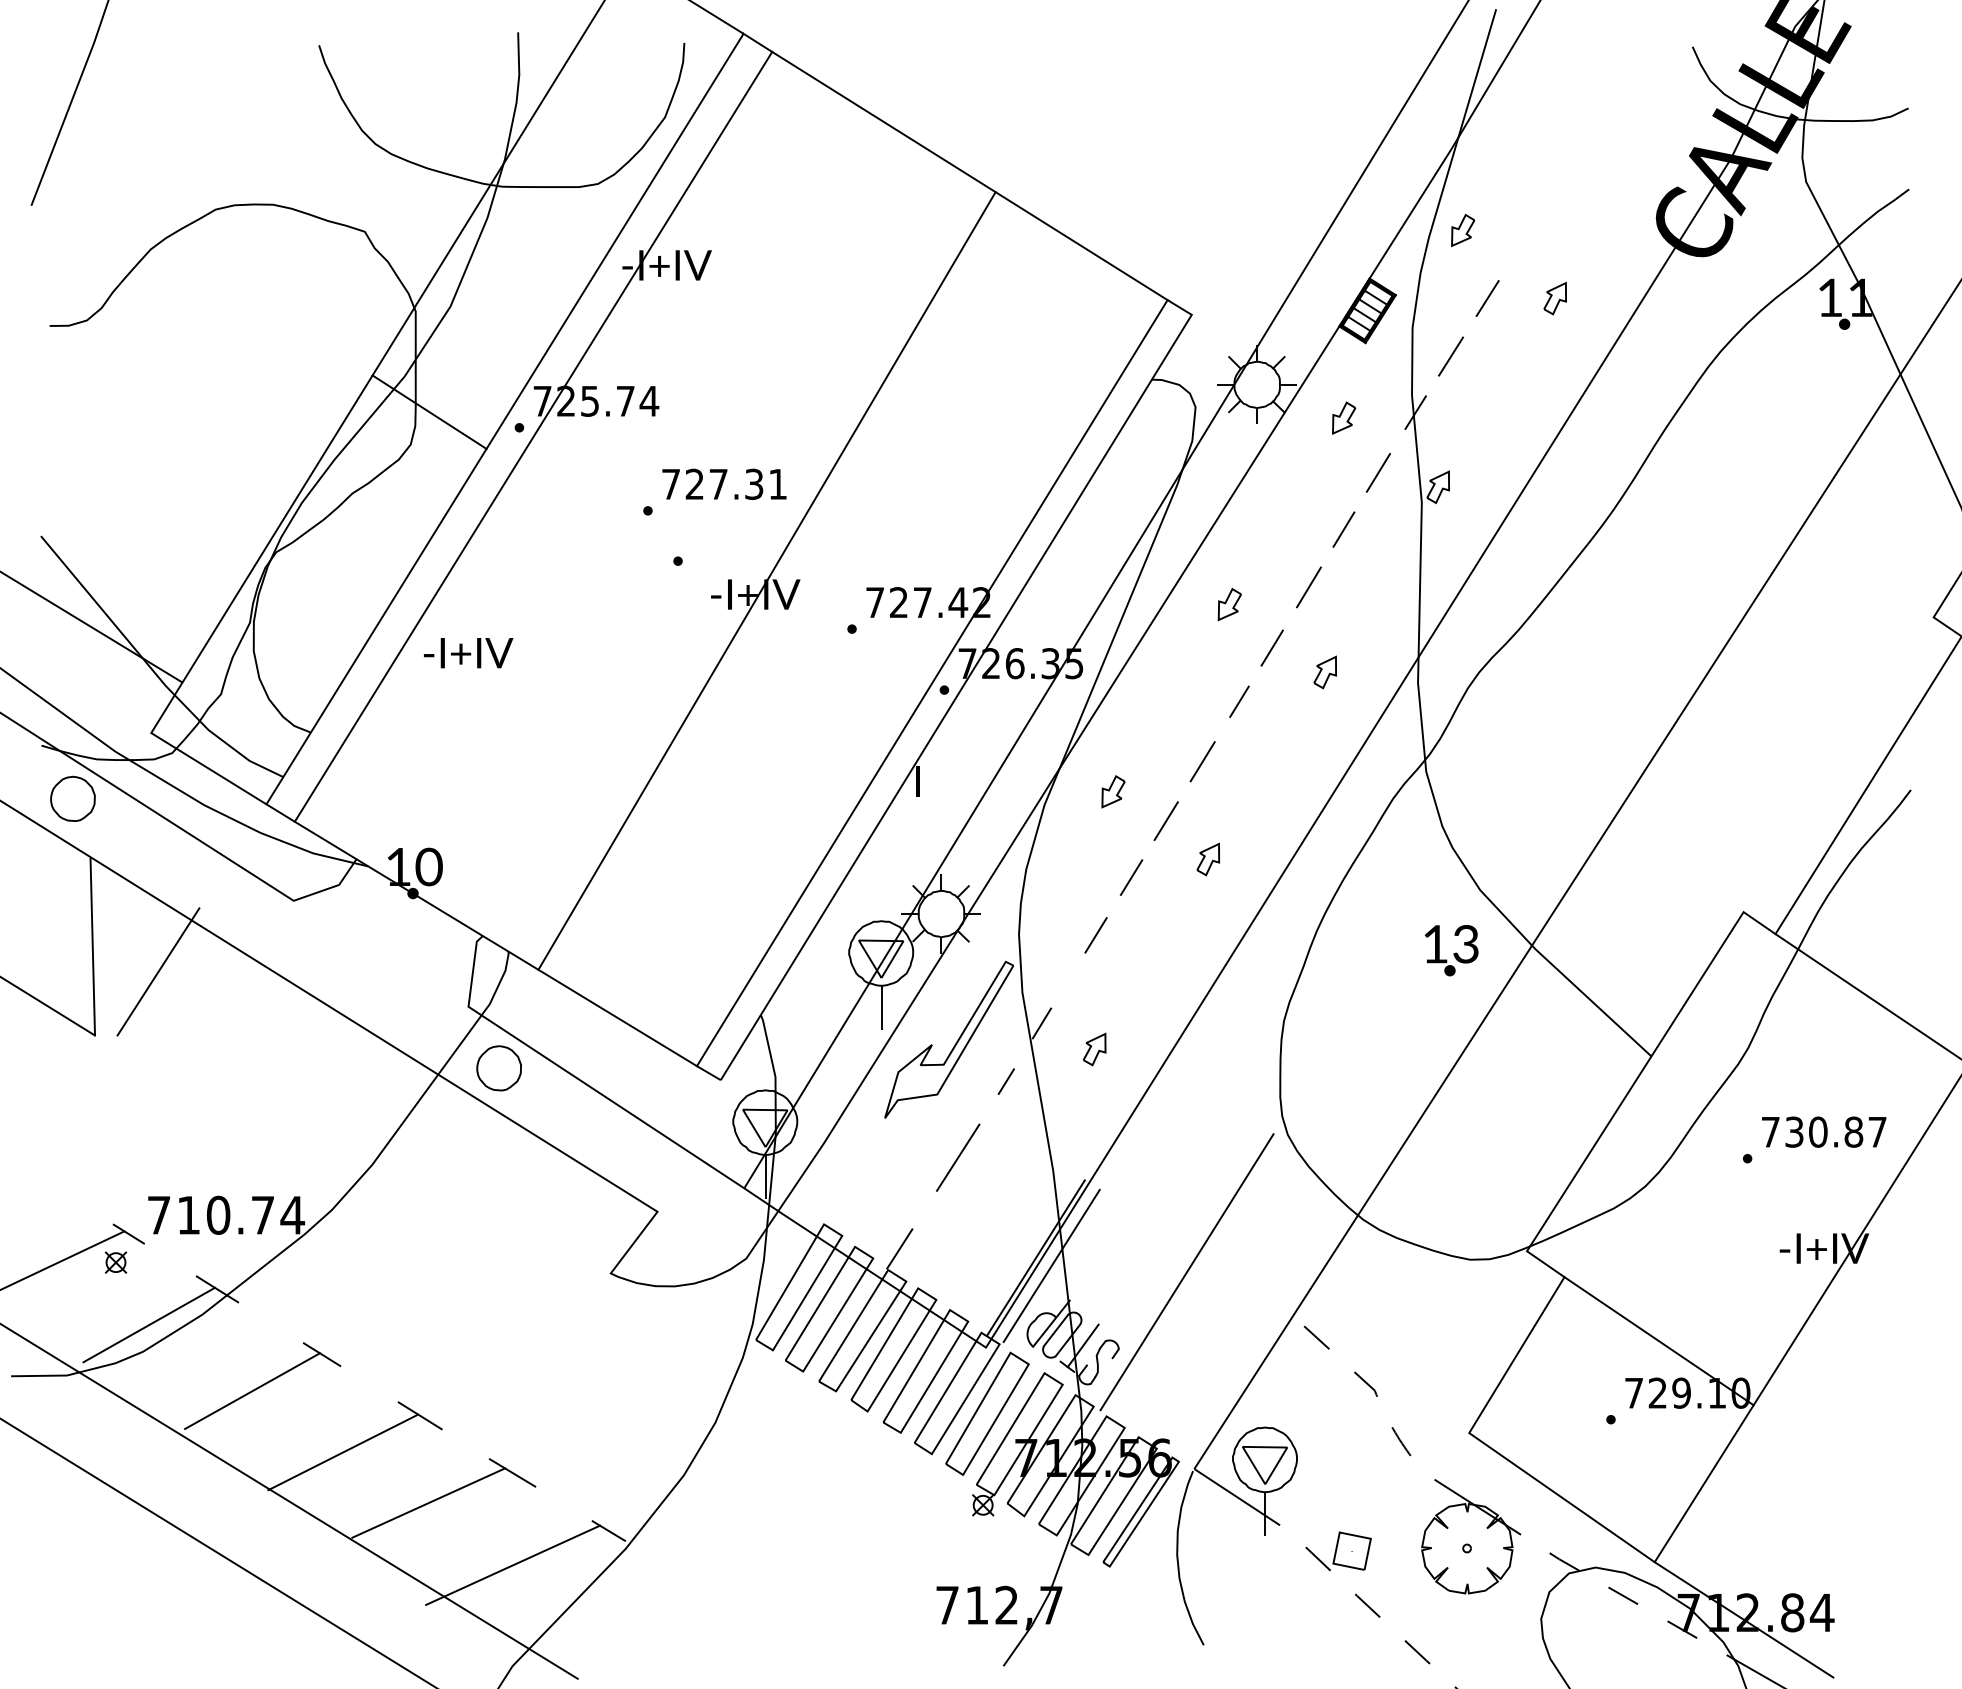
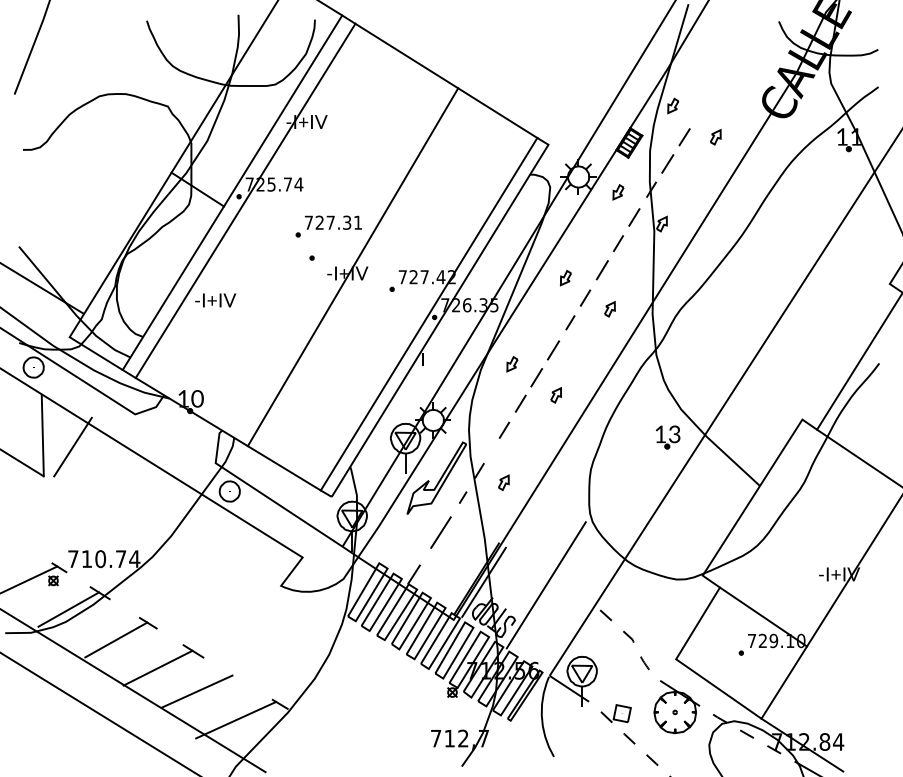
part: (1813, 1140) -> (834, 524), removed
line: (511, 1472) -> (235, 677), removed

